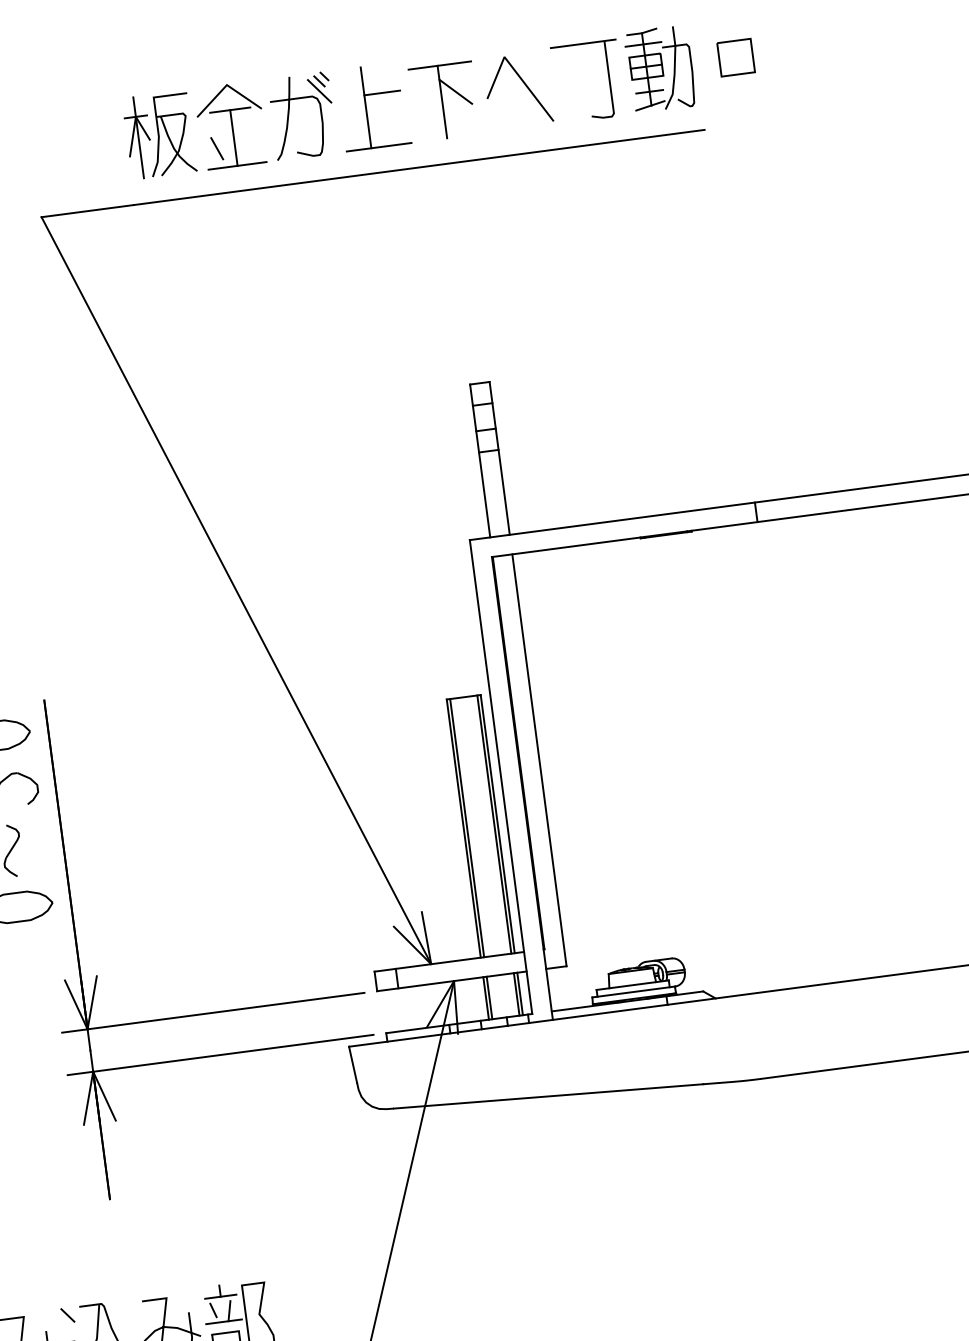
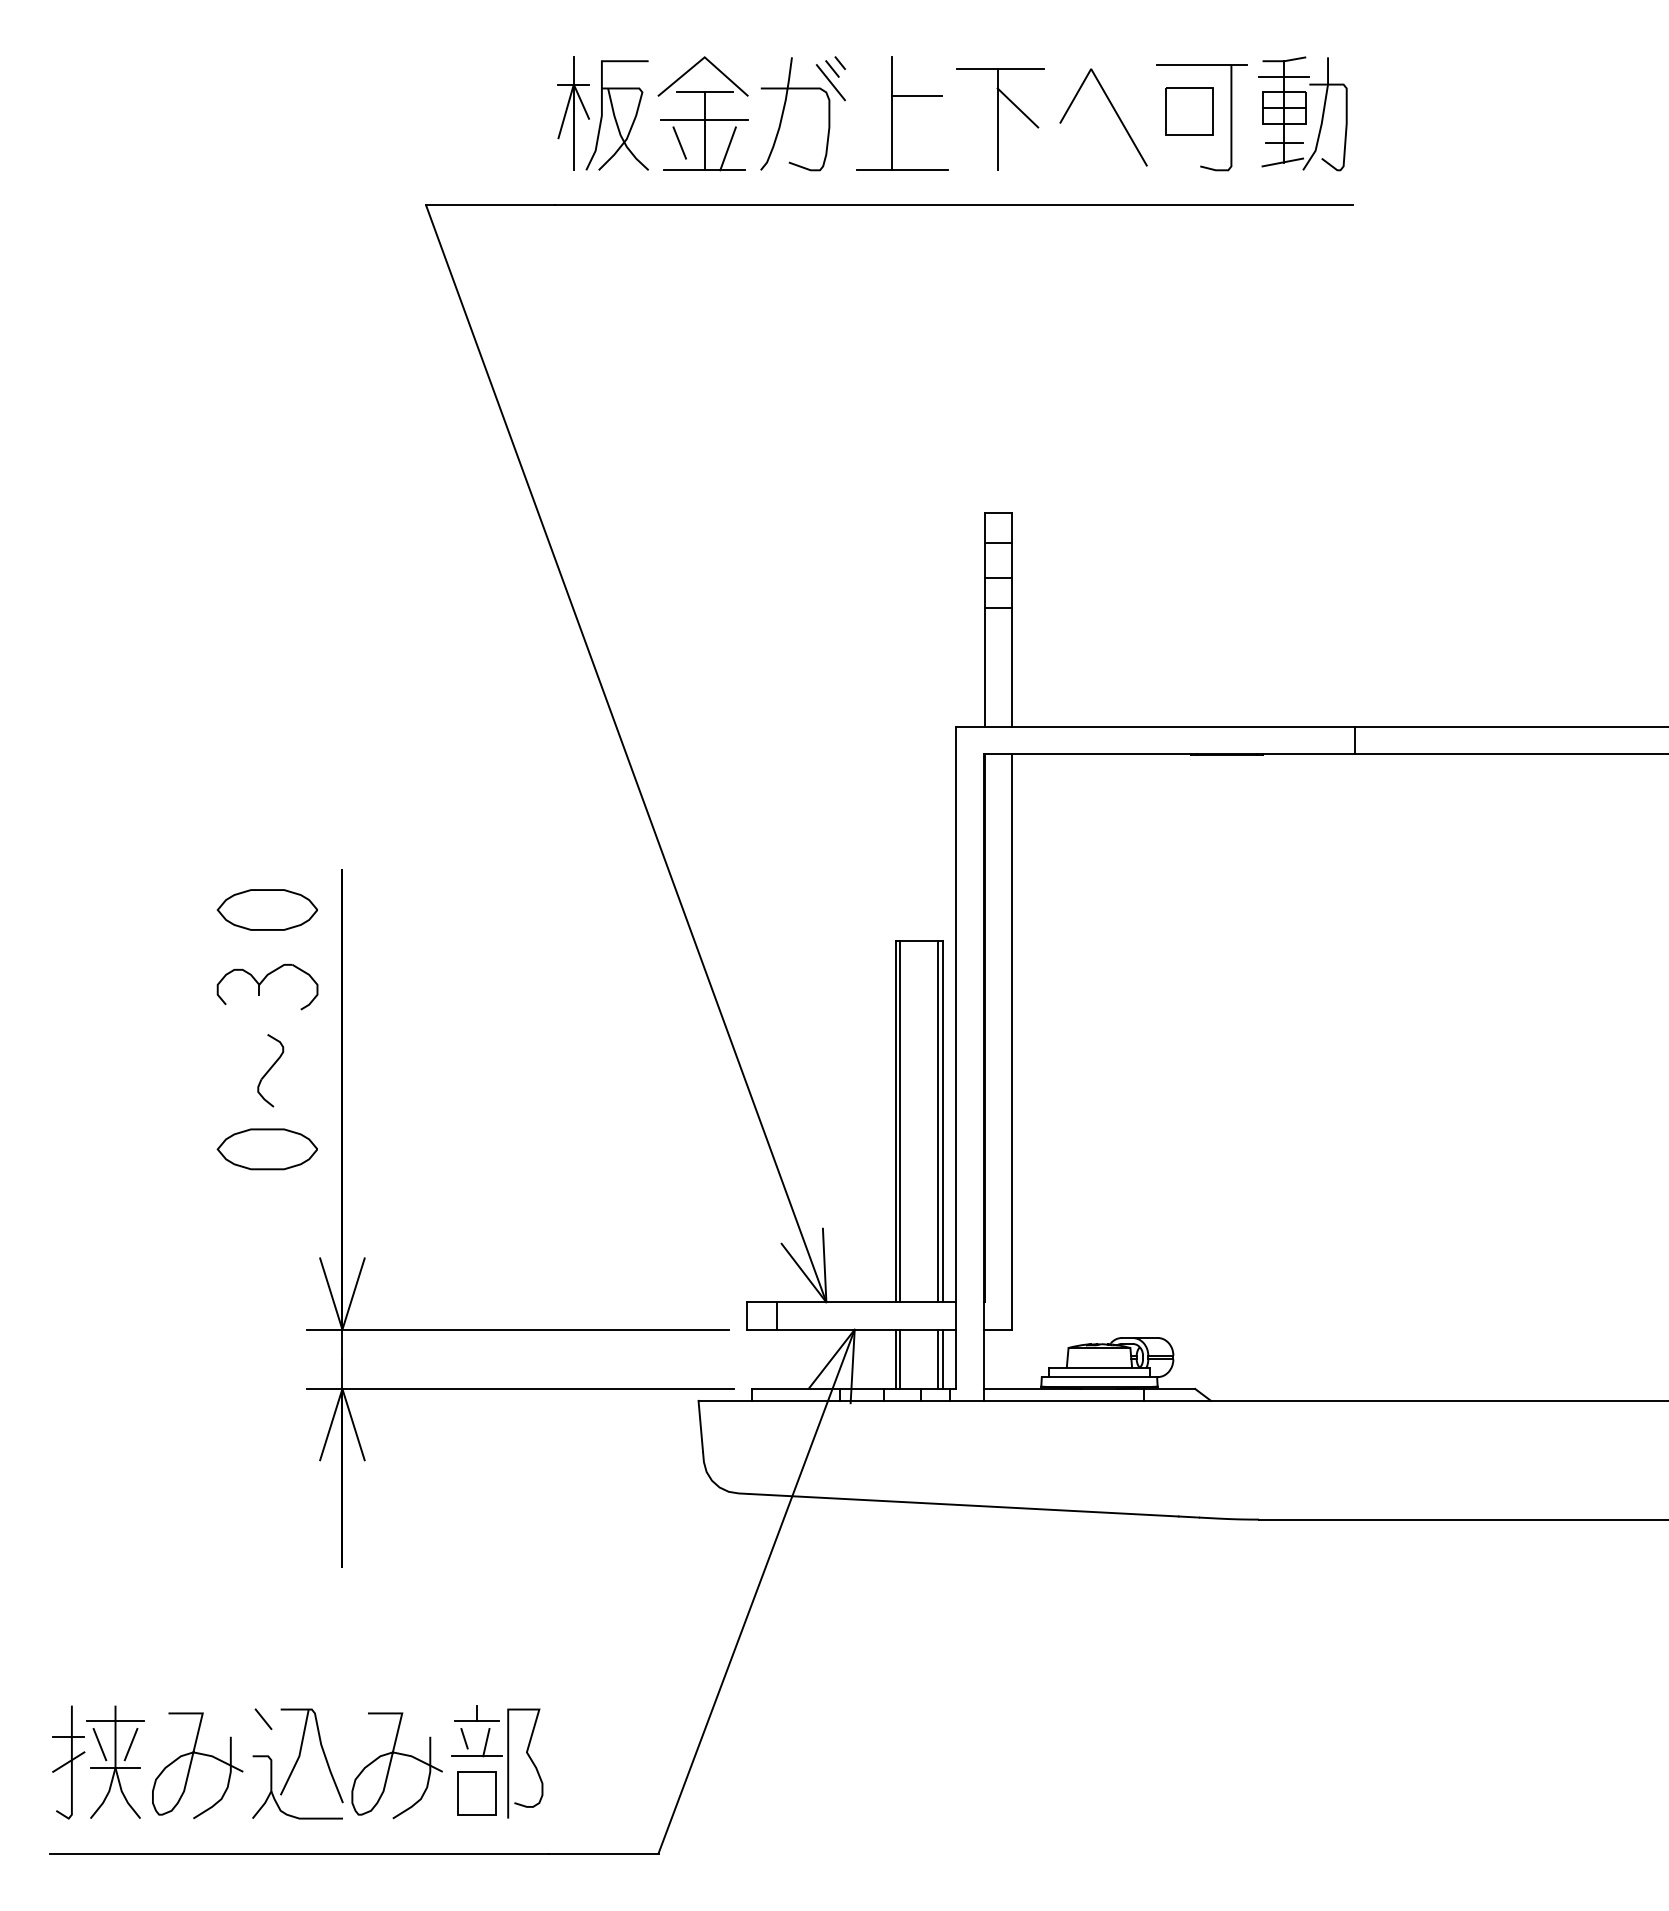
part: (736, 57) -> (1189, 111), moved
line: (232, 129) -> (704, 119), added
line: (251, 148) -> (727, 148), added

